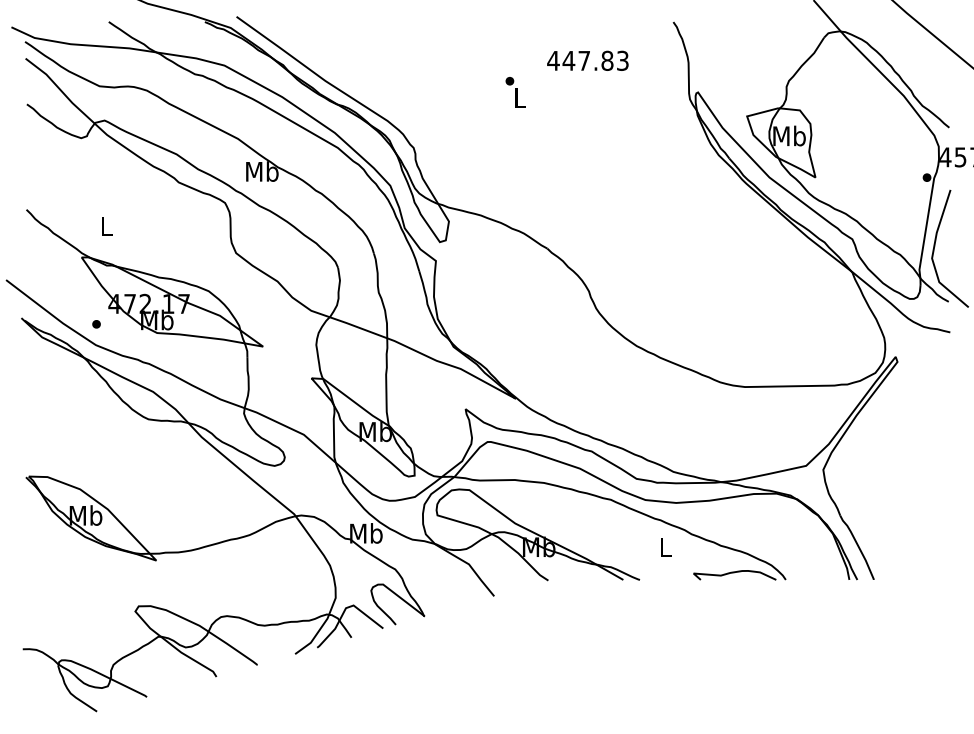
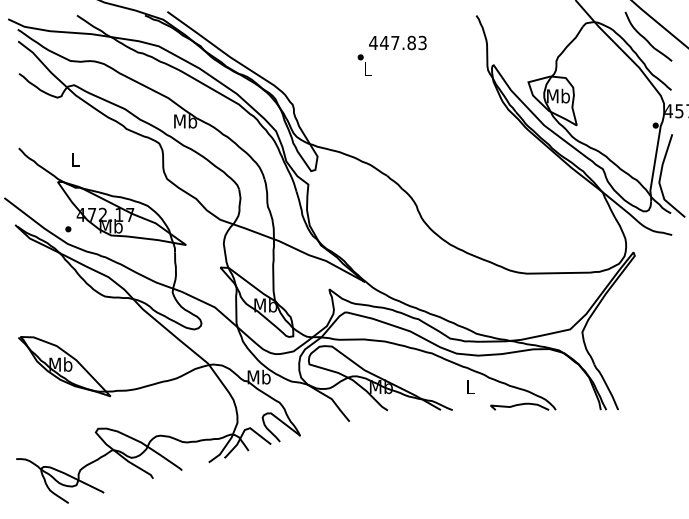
curve: (913, 54) -> (646, 38), added
text: (587, 60) -> (397, 42), moved

